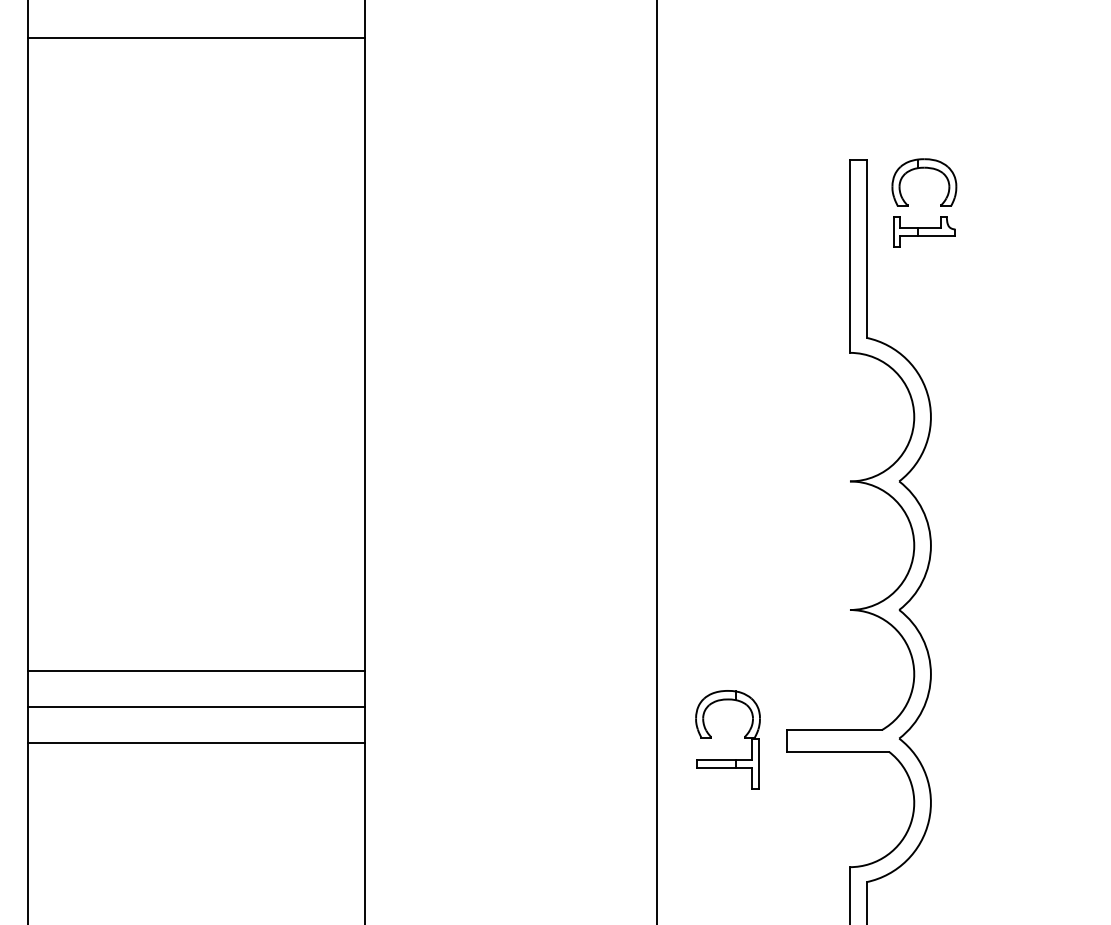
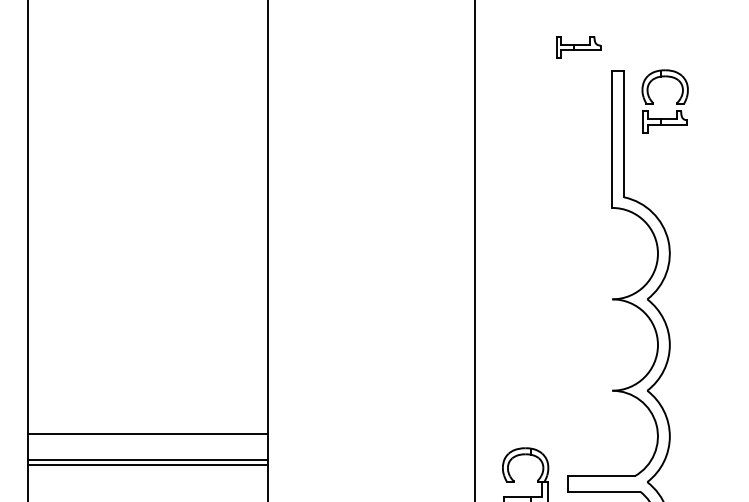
part: (802, 126) -> (578, 47), added
line: (196, 743) -> (147, 465), moved

